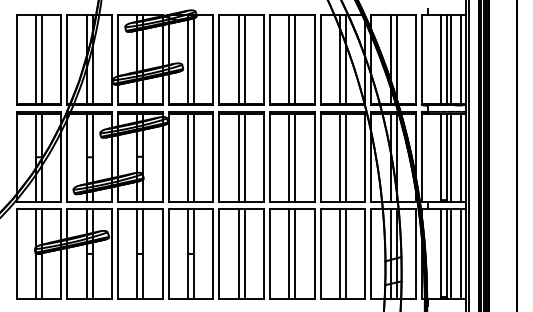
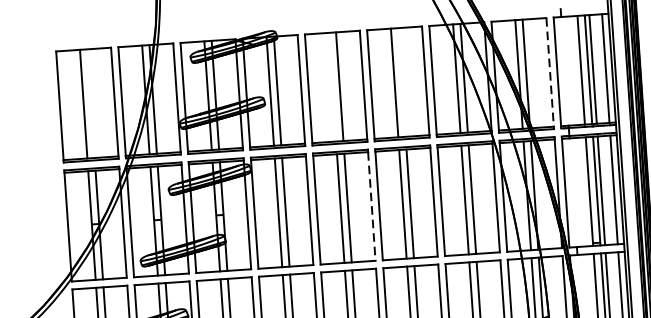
line: (41, 59) -> (90, 104), removed
line: (238, 59) -> (332, 87), removed
line: (295, 59) -> (402, 82), removed
line: (415, 59) -> (549, 72), solid -> dashed
line: (263, 158) -> (371, 206), solid -> dashed

